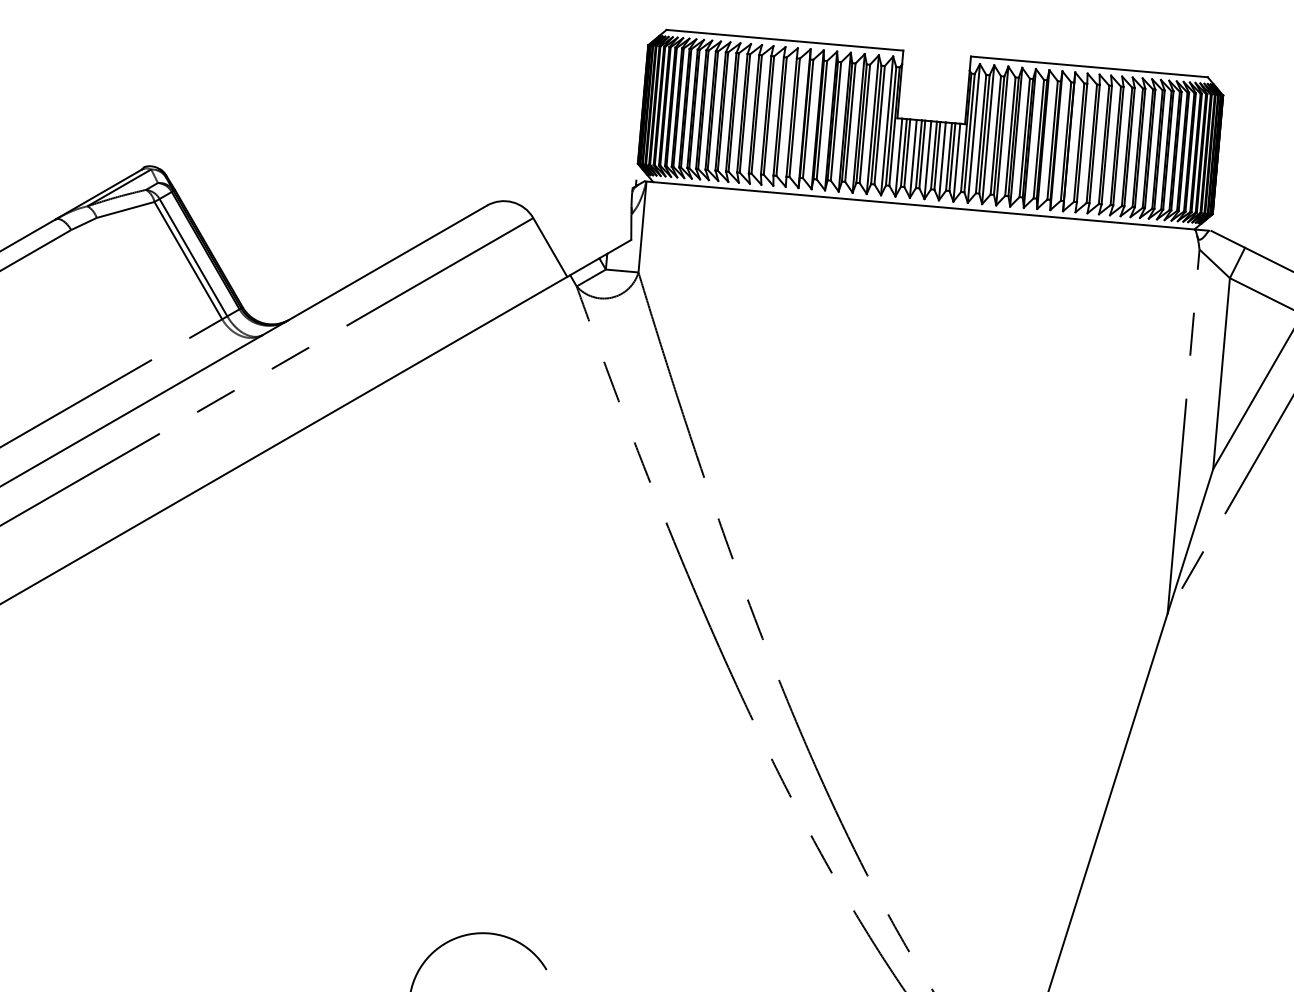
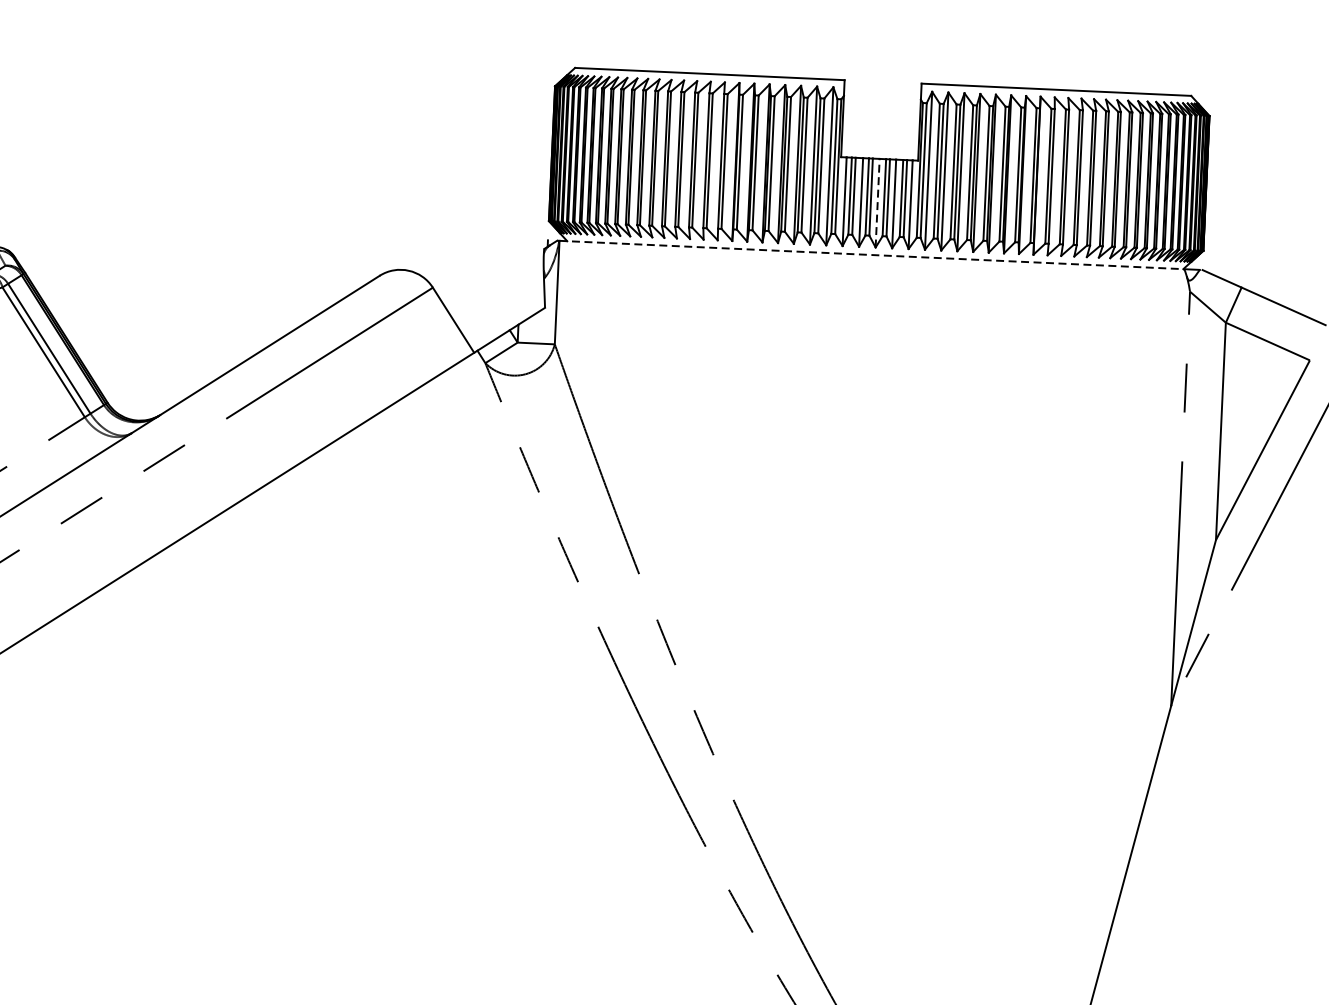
line: (927, 159) -> (877, 202), solid -> dashed
line: (921, 205) -> (872, 254), solid -> dashed

